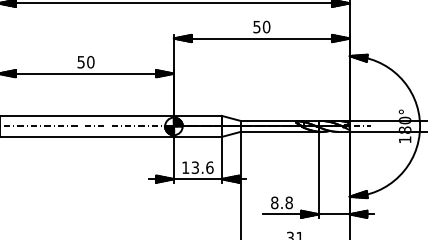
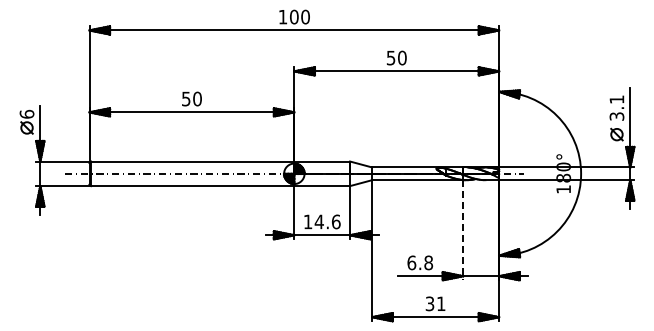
text: (194, 167) -> (318, 221), 13.6 -> 14.6
line: (319, 175) -> (463, 230), solid -> dashed
text: (274, 202) -> (411, 262), 8.8 -> 6.8

